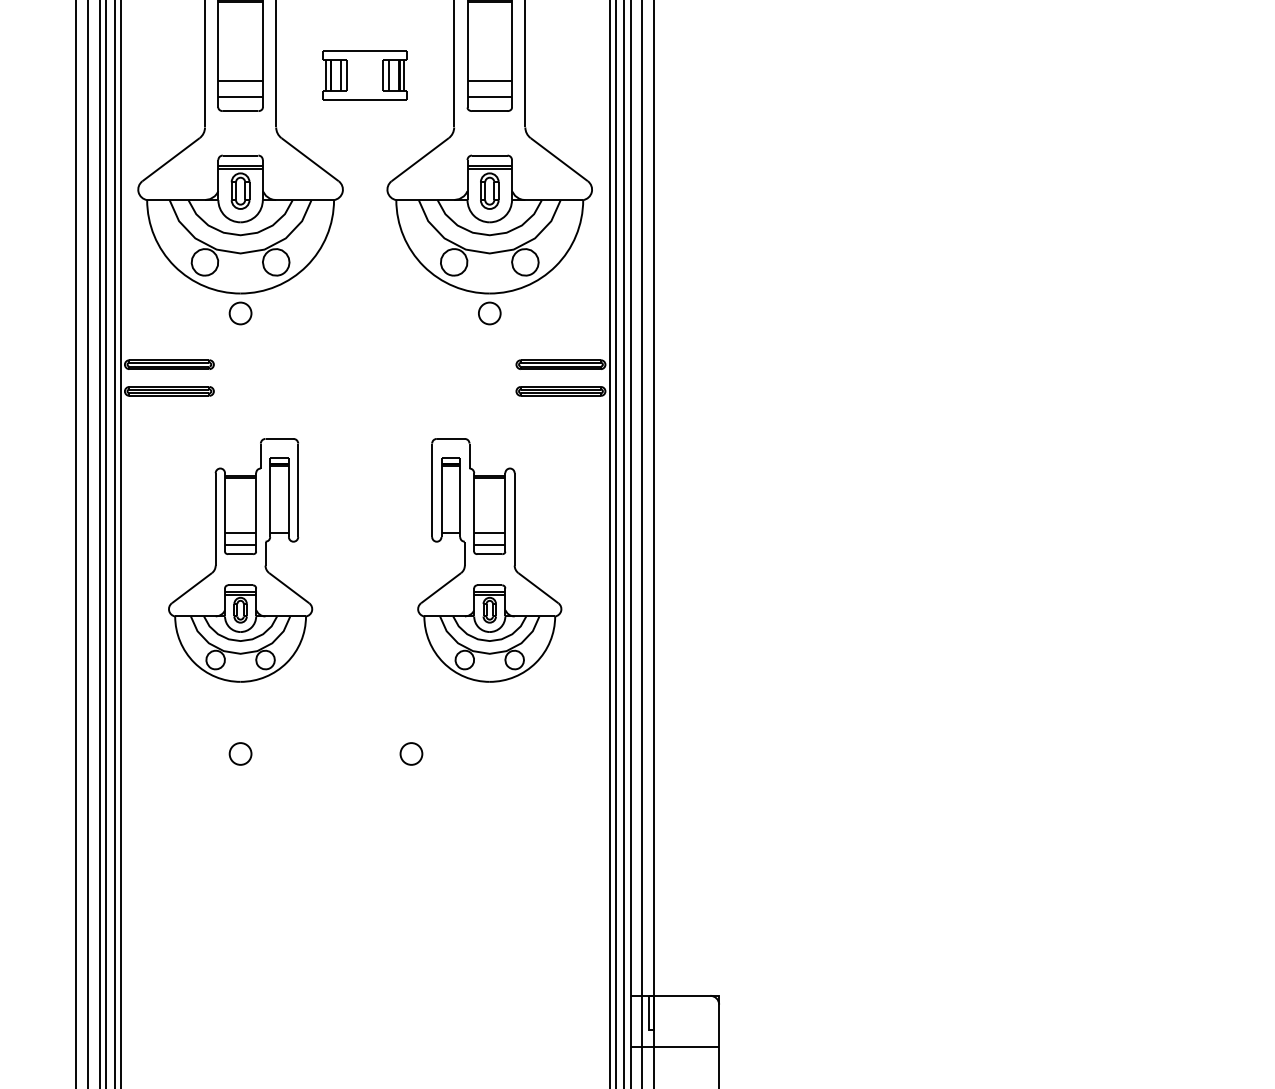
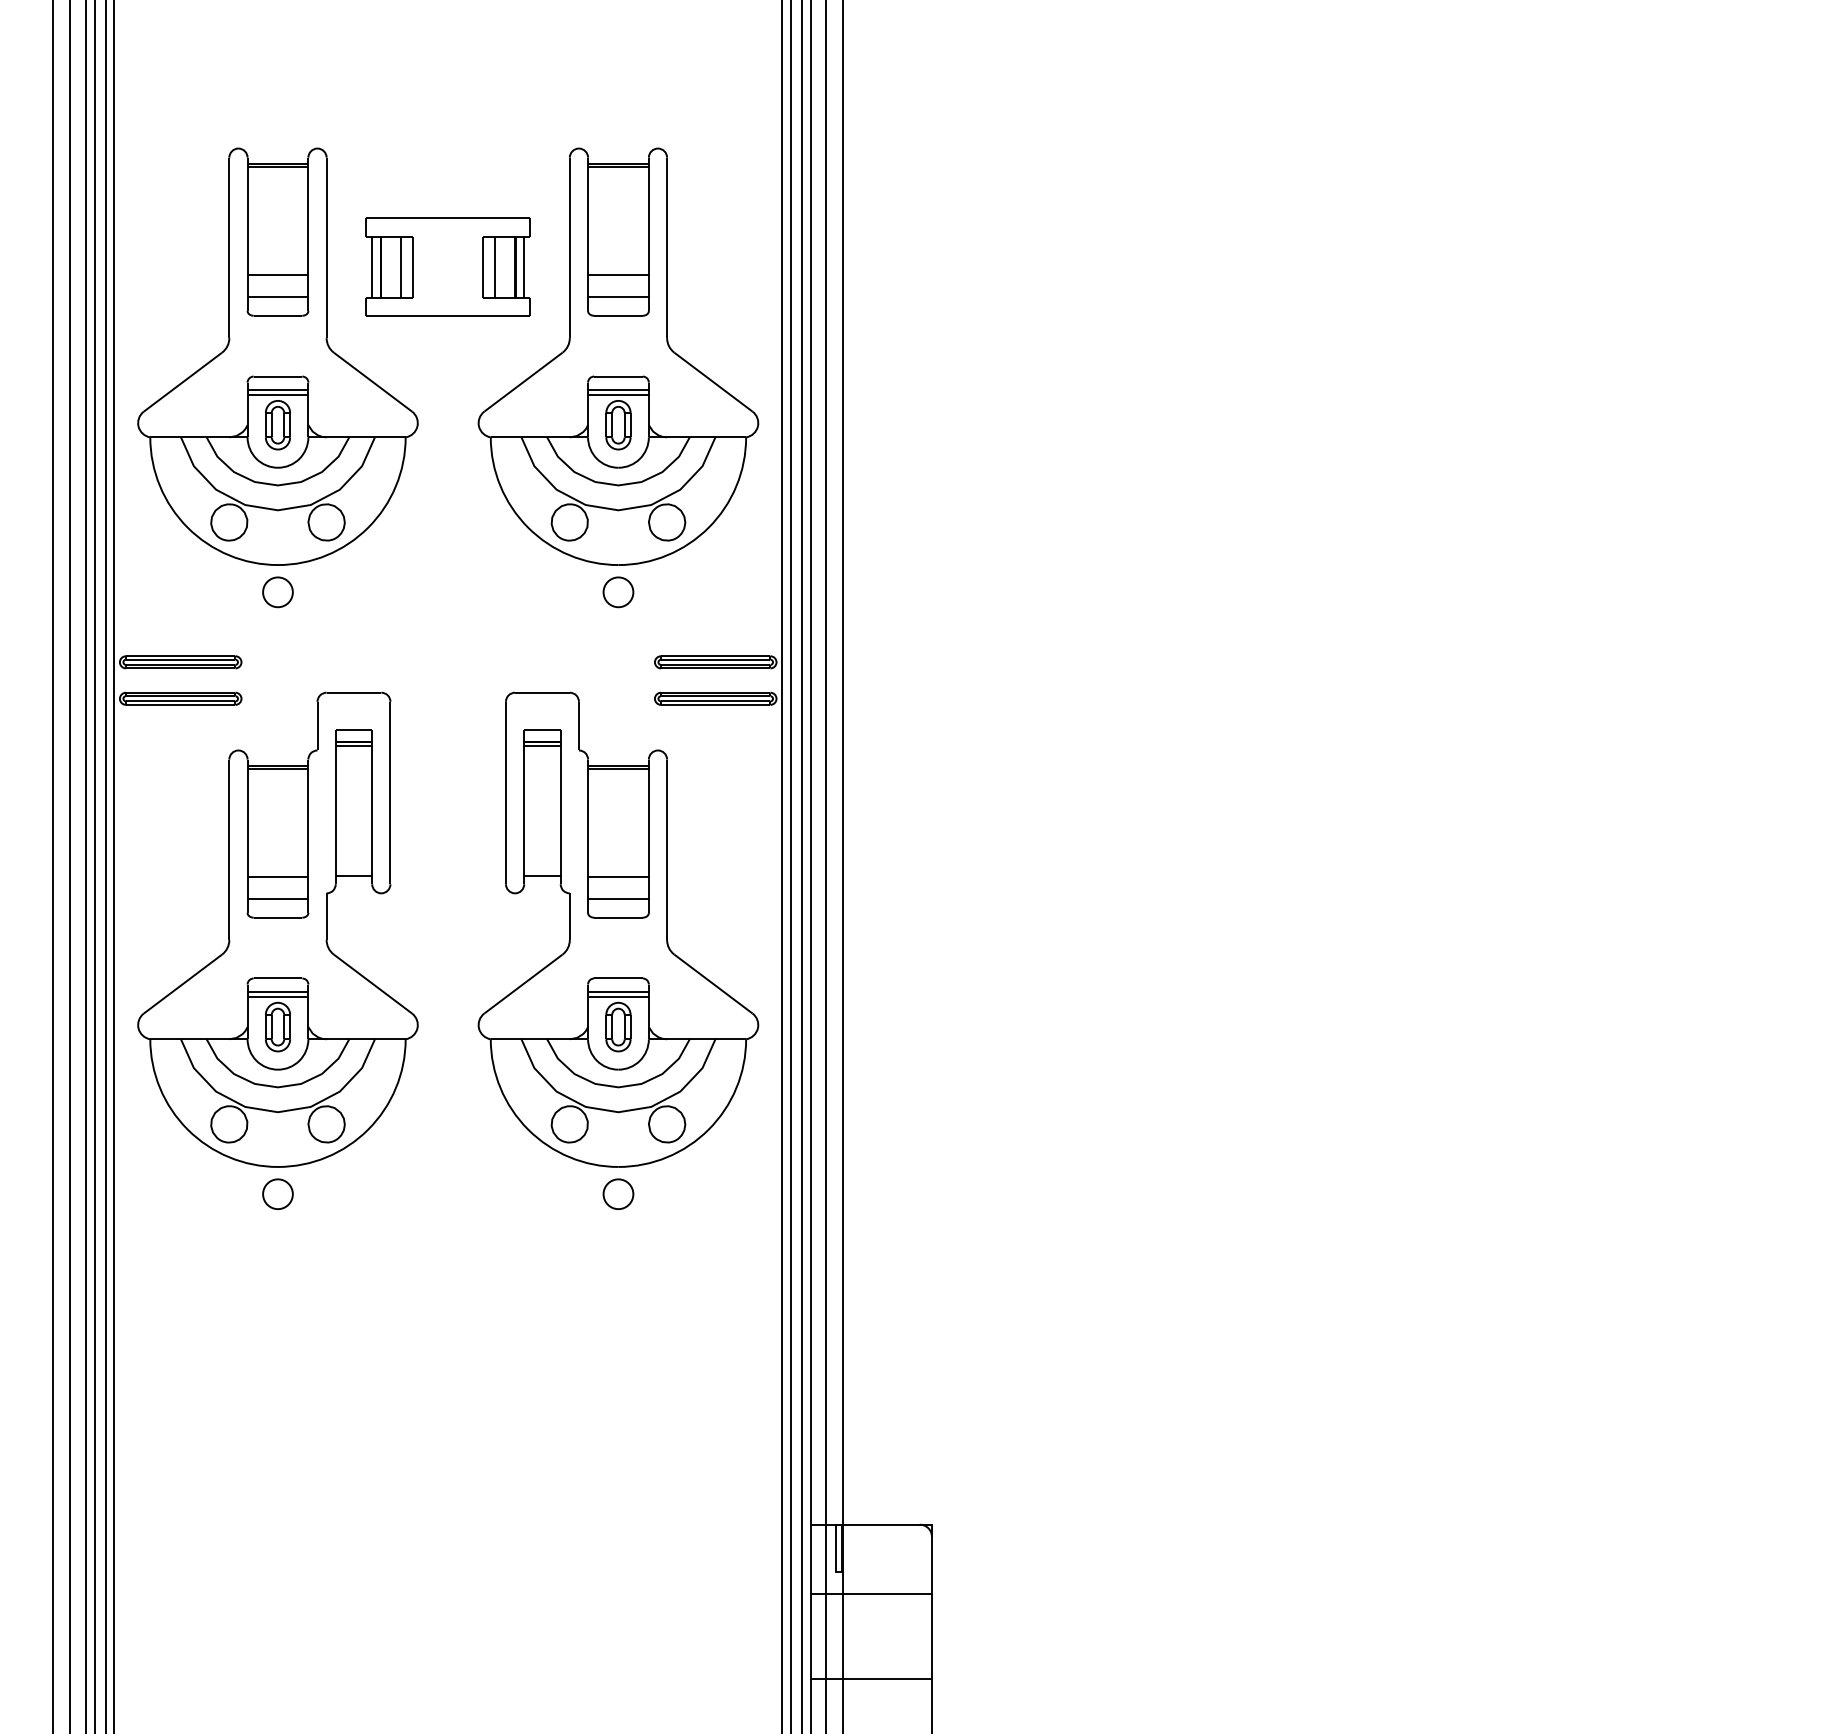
part: (364, 75) -> (447, 266), size x1.43
part: (240, 560) -> (277, 929), size x1.43
part: (489, 560) -> (618, 929), size x1.43
part: (411, 753) -> (618, 1193), moved

